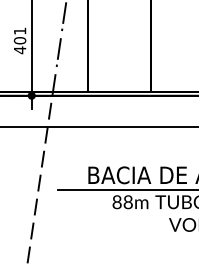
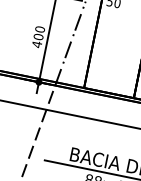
text: (19, 30) -> (39, 28), 401 -> 400

